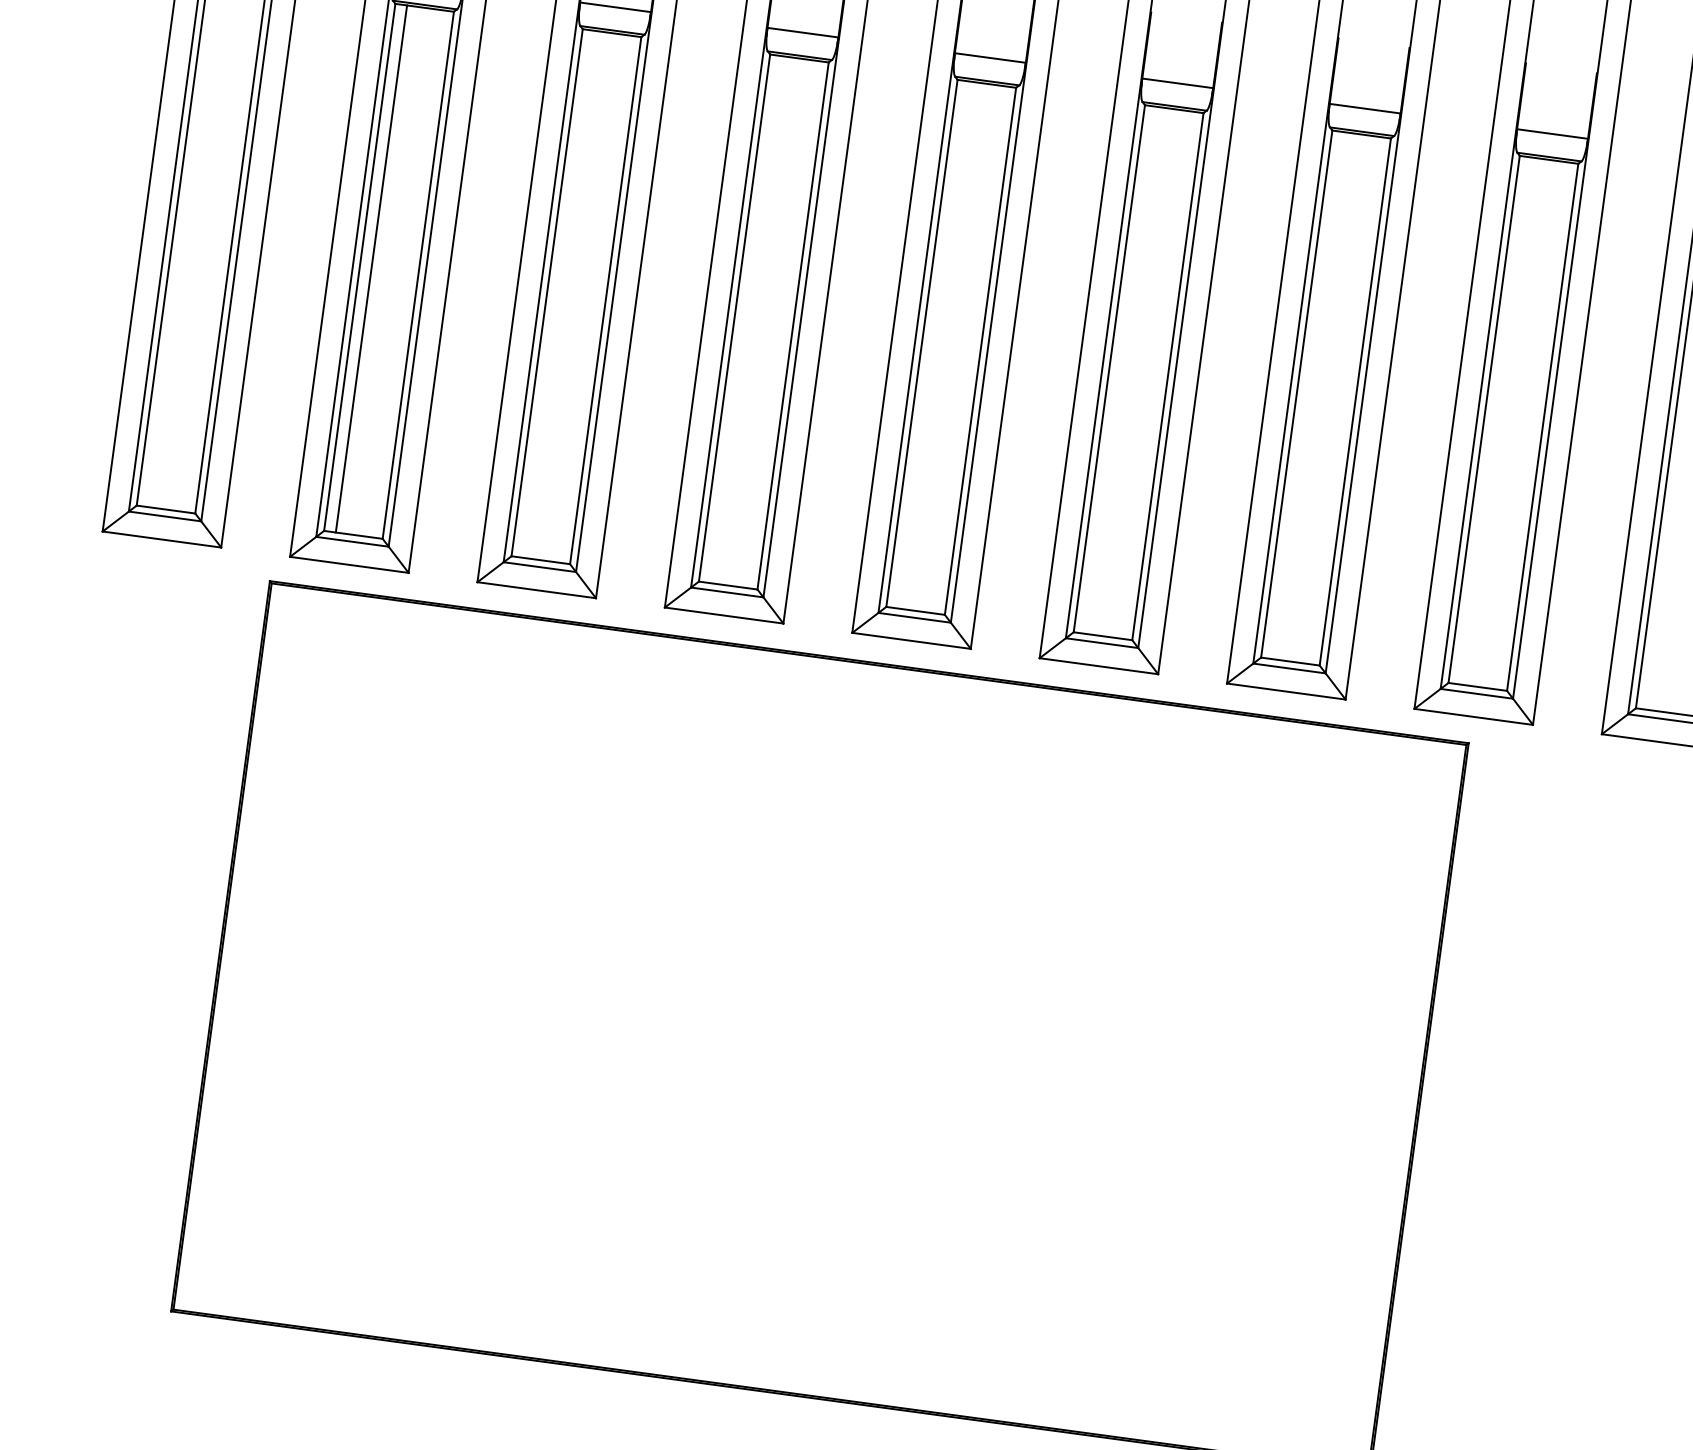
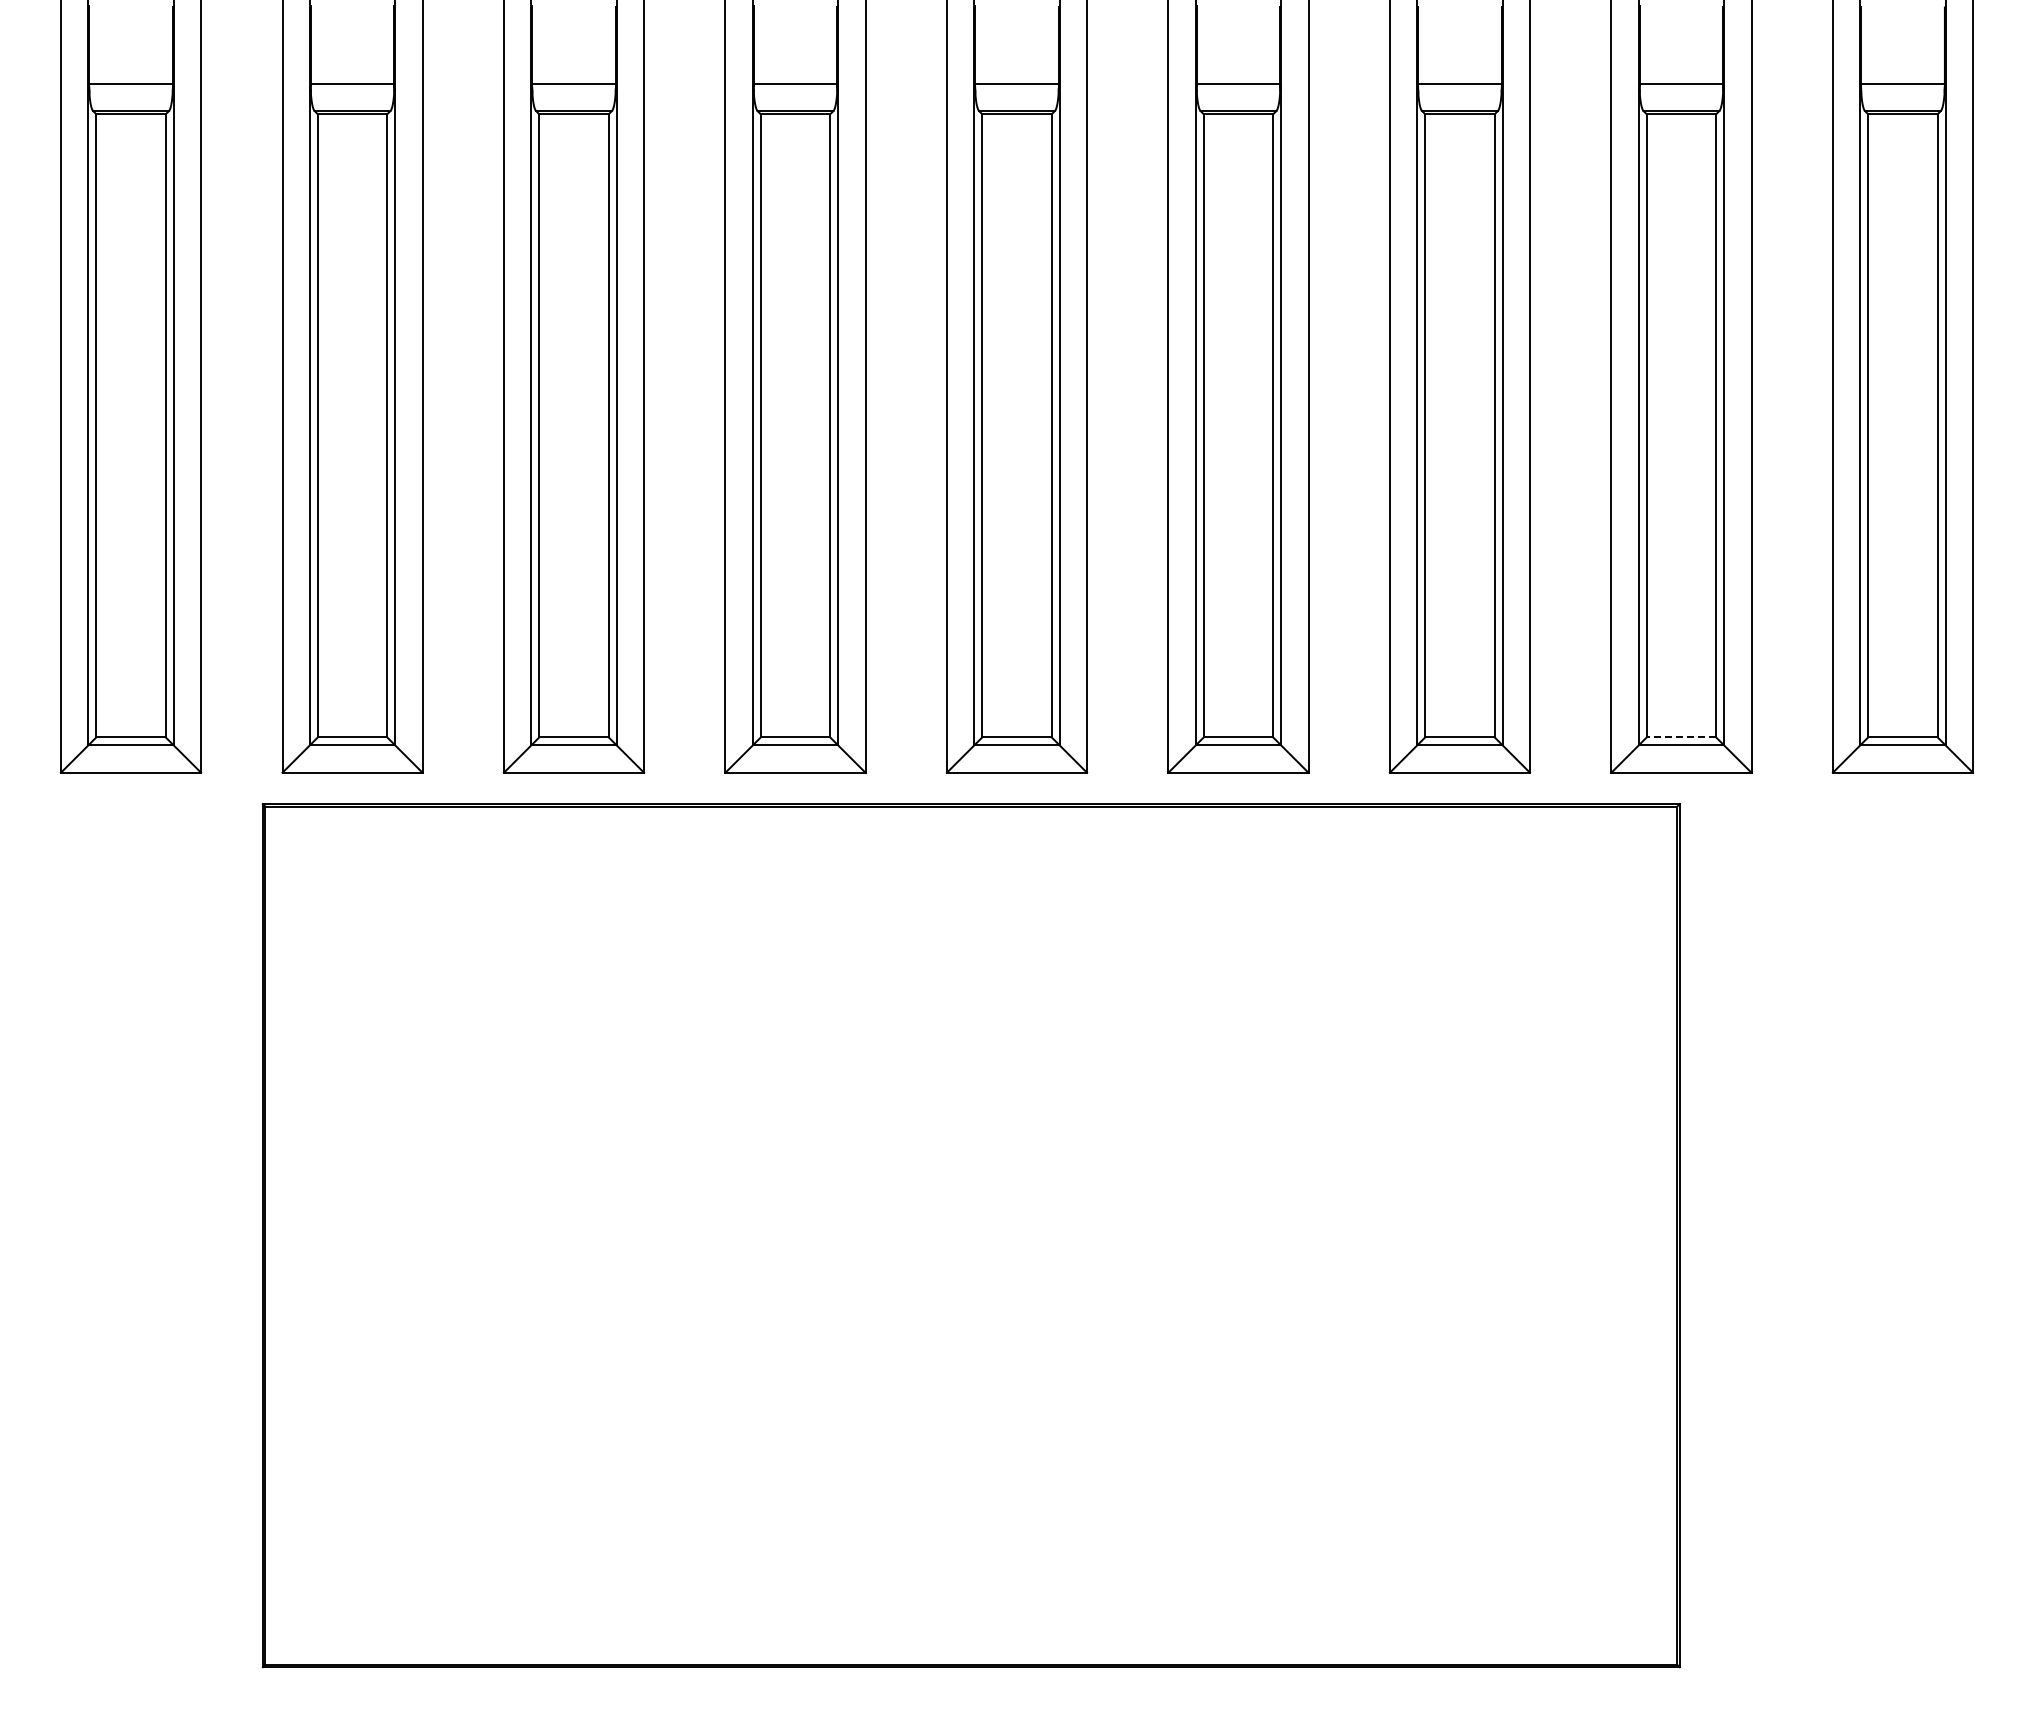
line: (371, 268) -> (331, 425), removed
line: (1477, 687) -> (1681, 737), solid -> dashed

